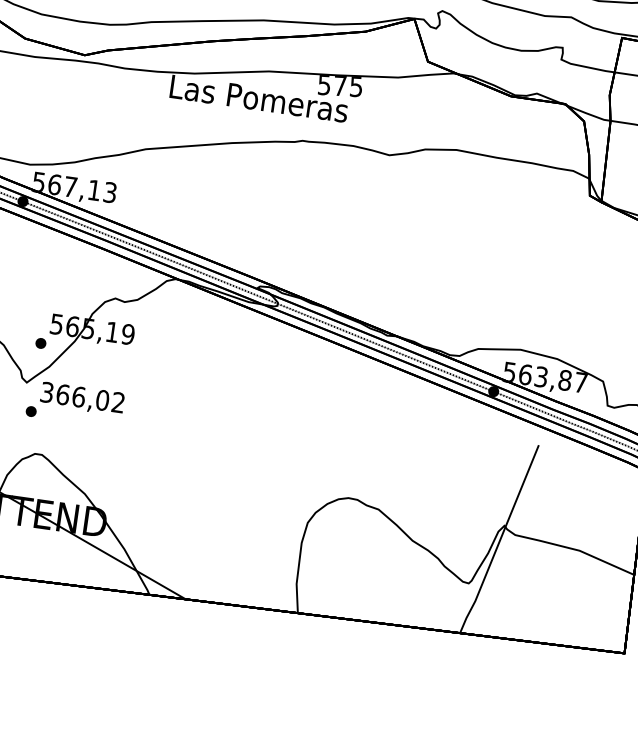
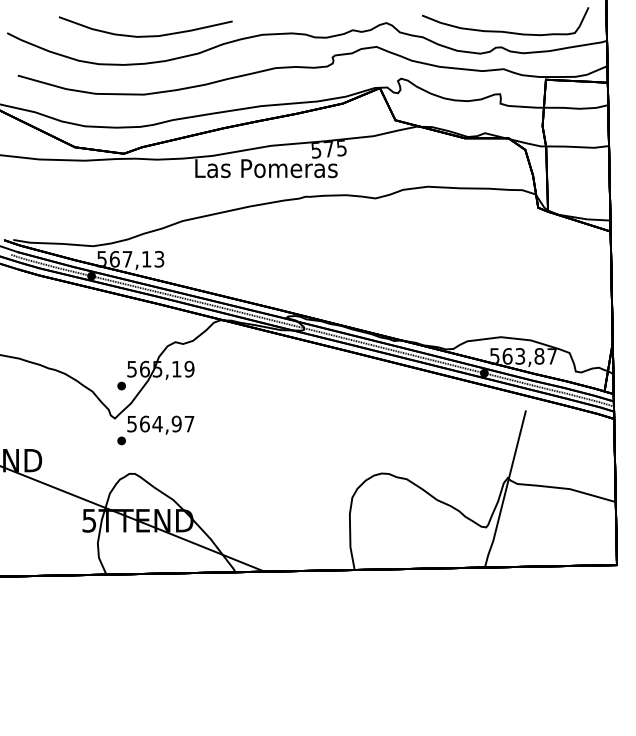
text: (82, 396) -> (160, 423), 366,02 -> 564,97

